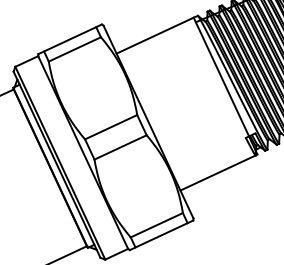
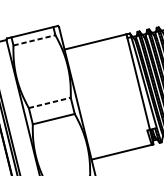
line: (74, 49) -> (34, 40), solid -> dashed
line: (111, 127) -> (50, 103), solid -> dashed

